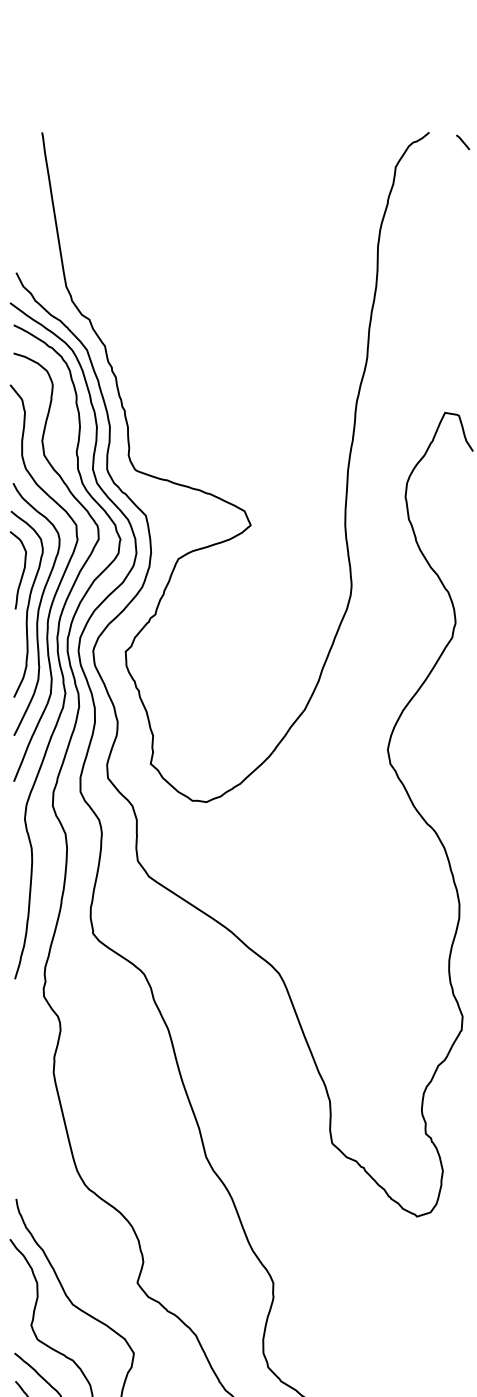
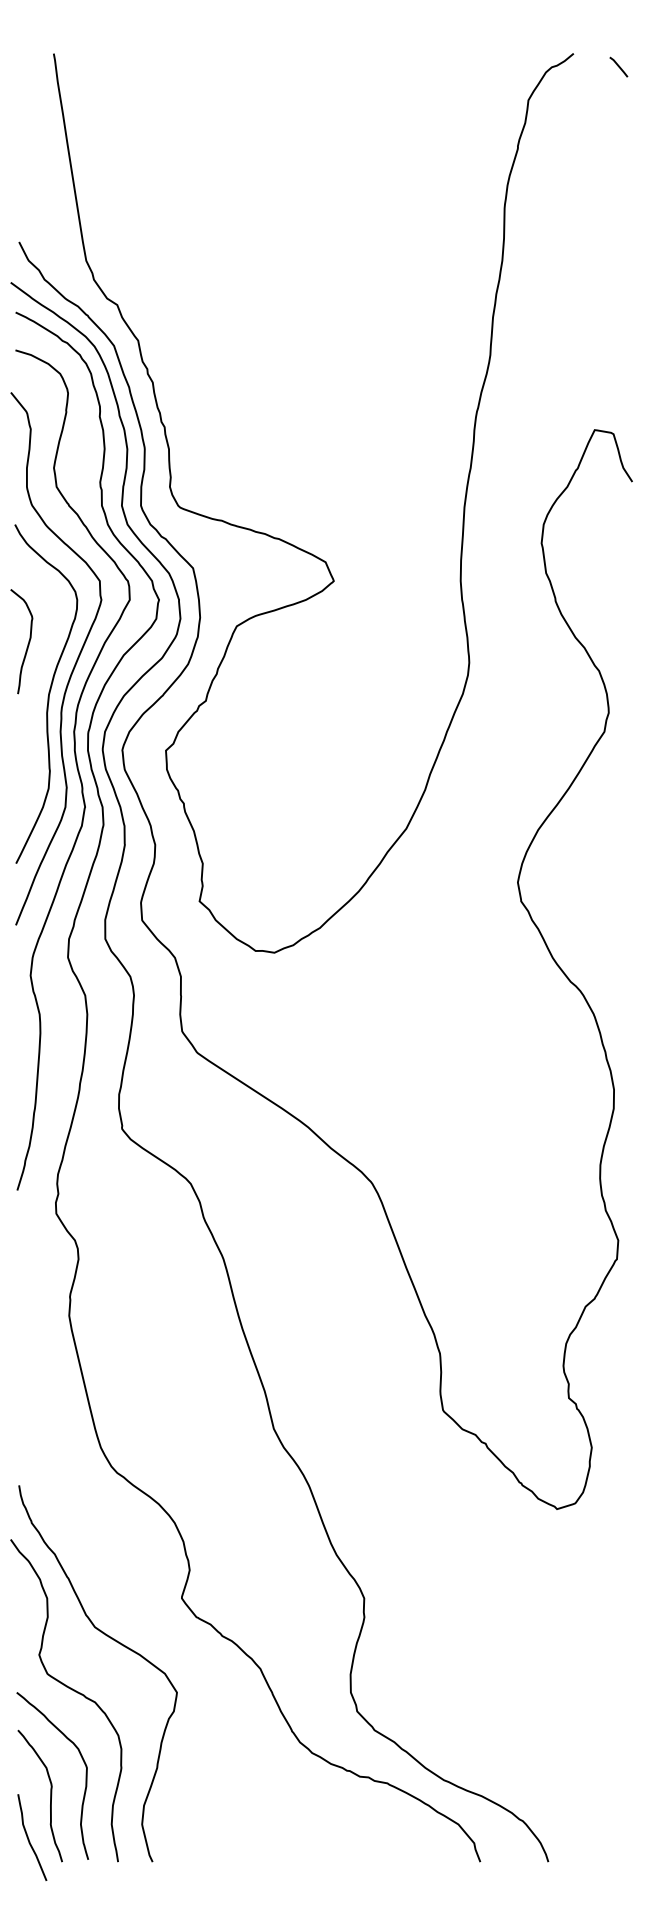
curve: (27, 603) -> (34, 686), removed

